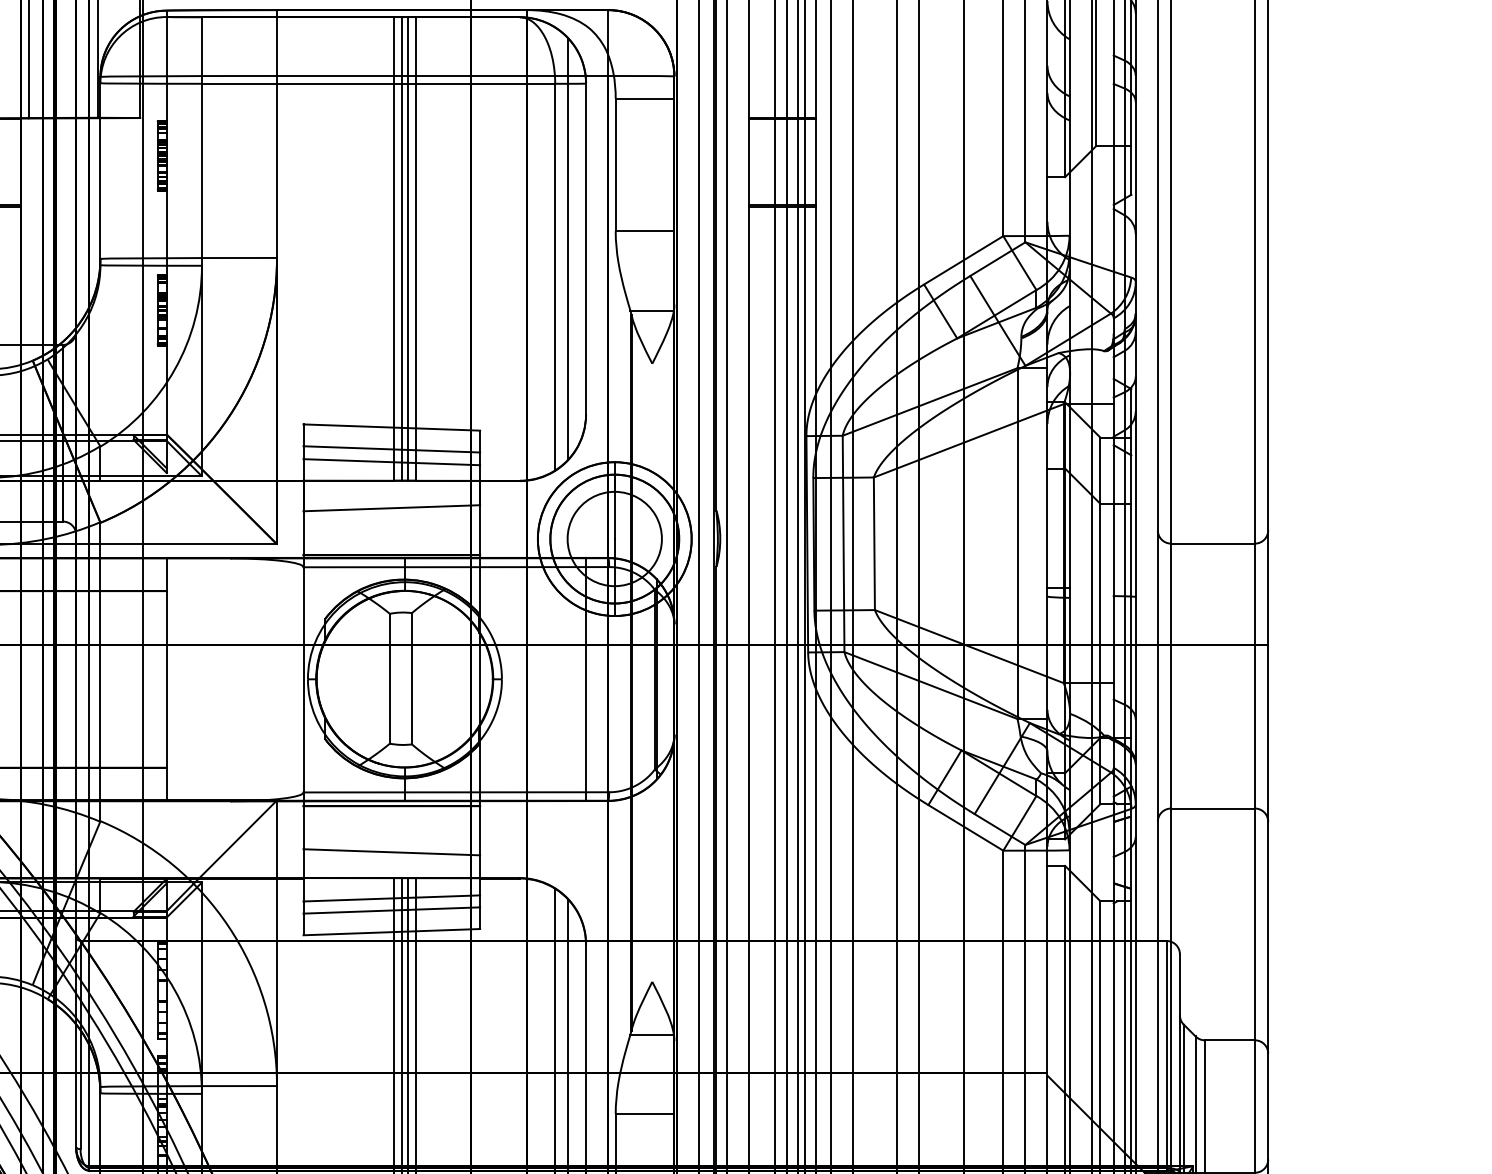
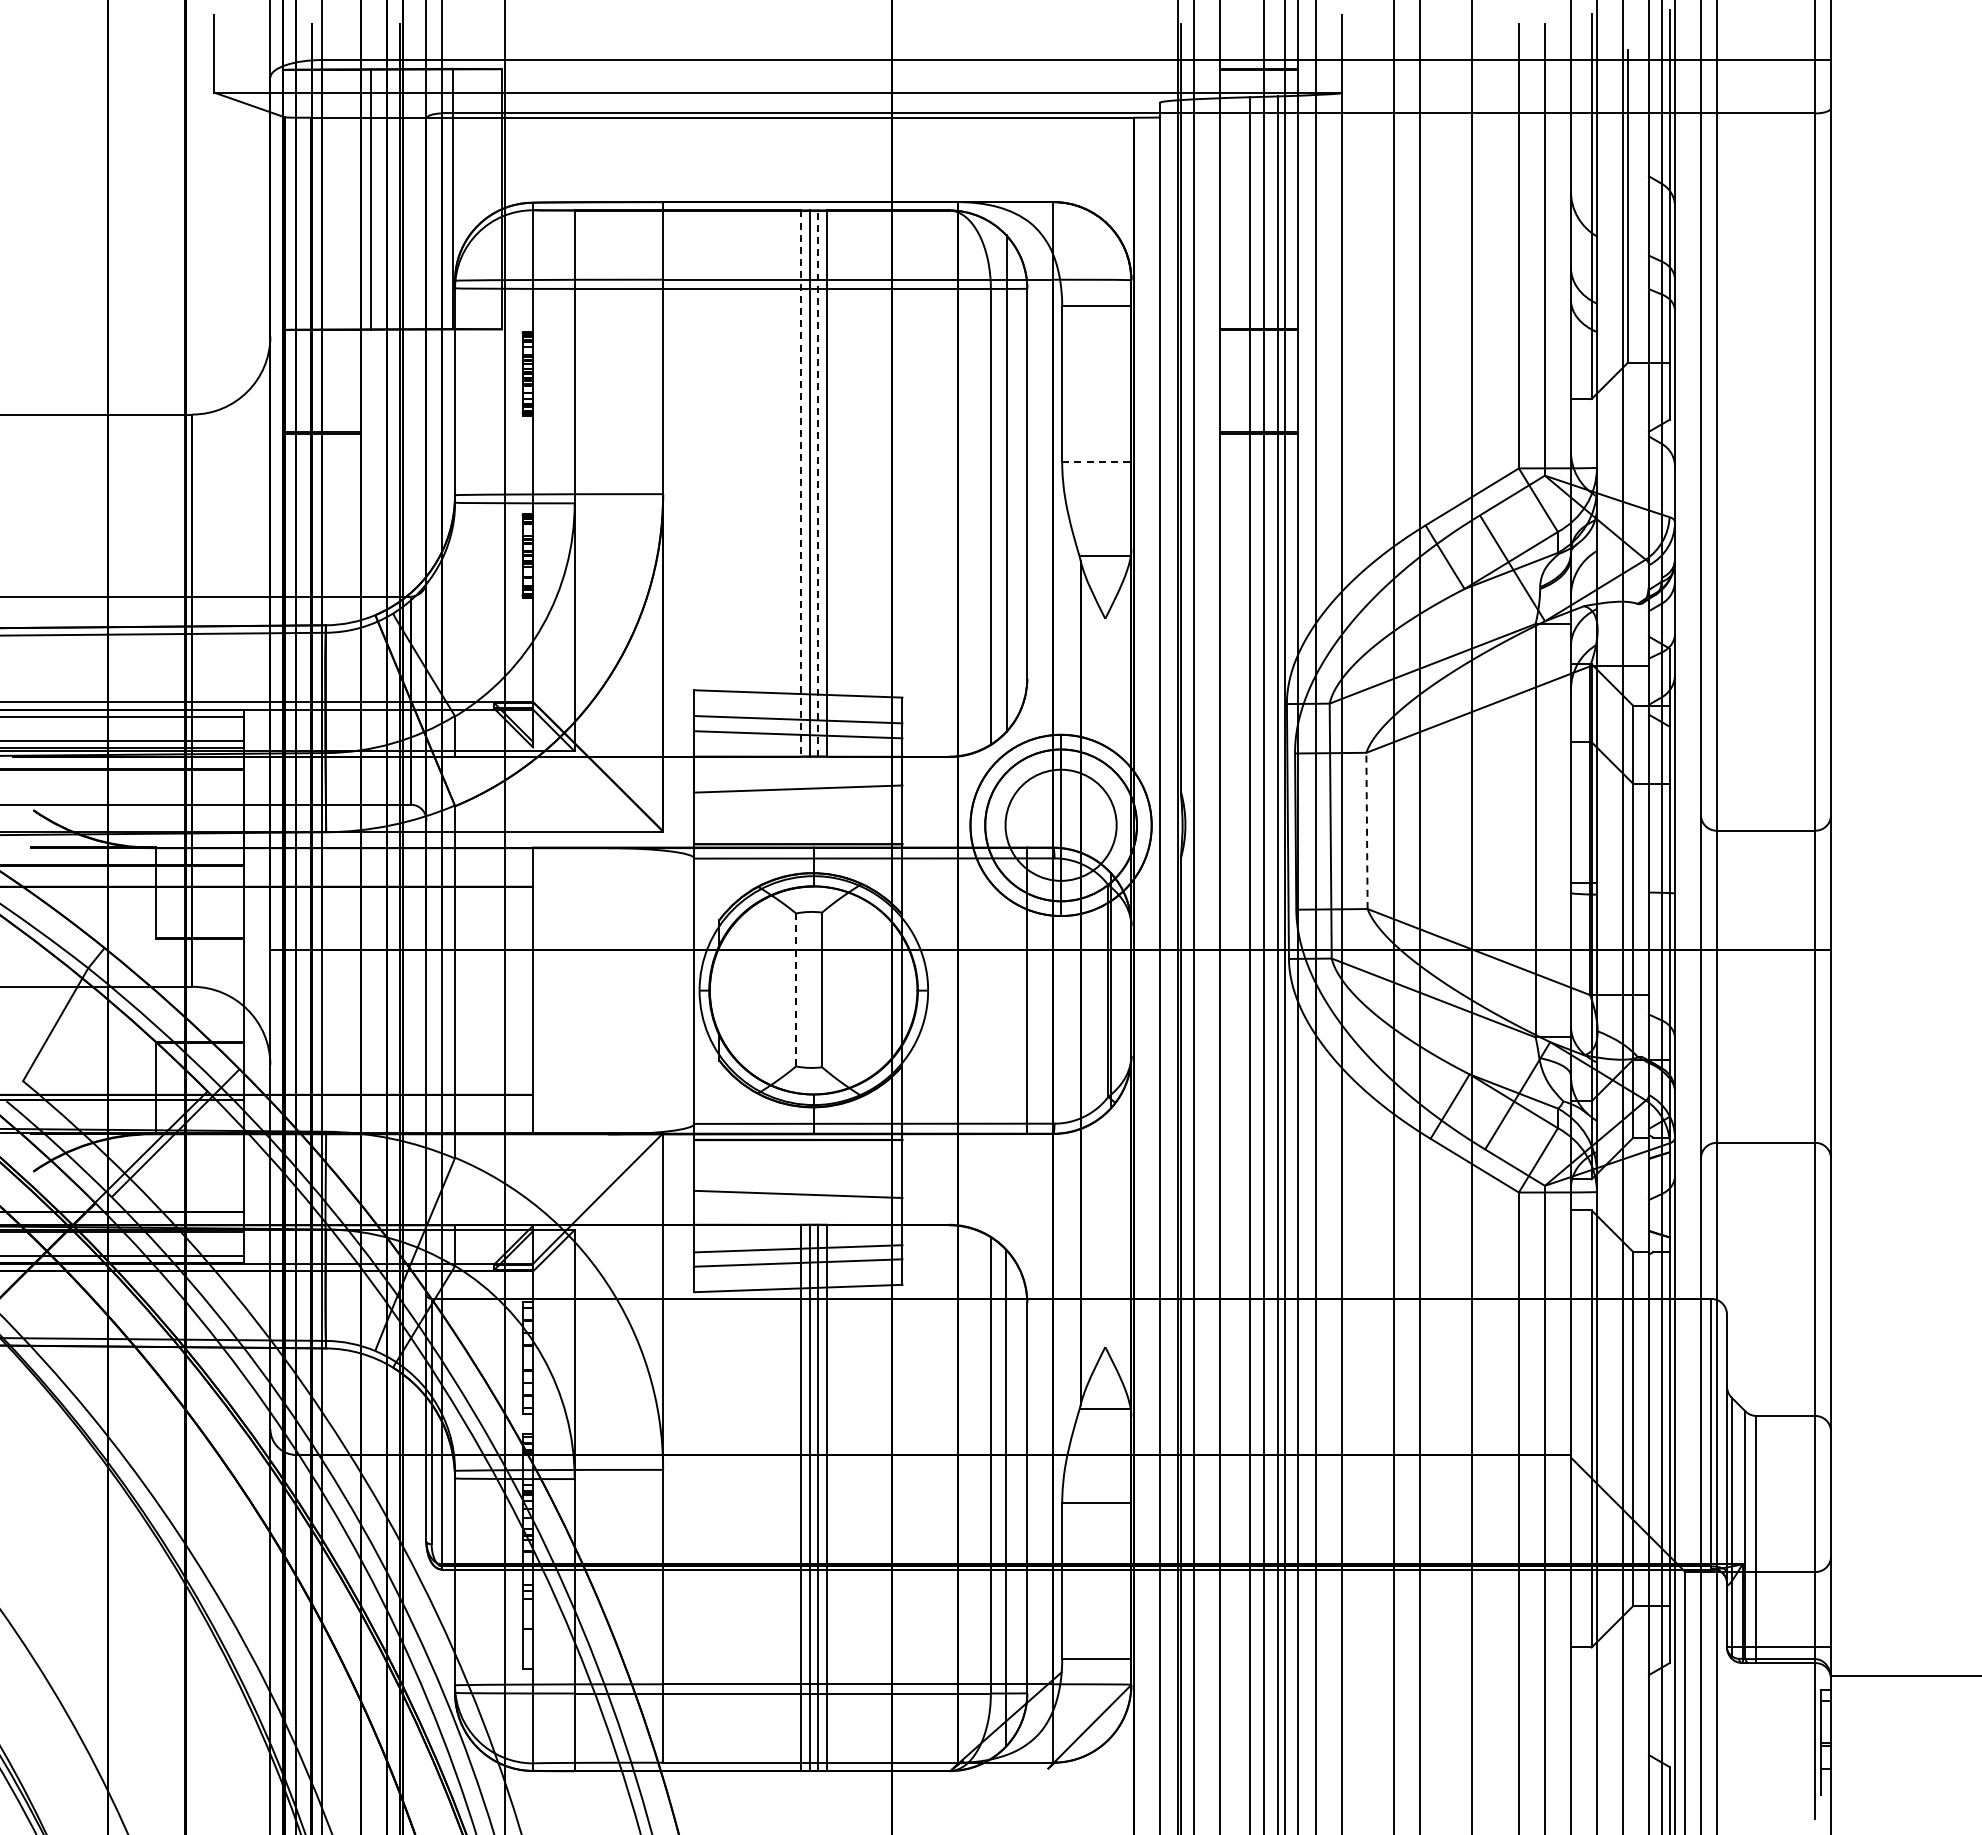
line: (644, 231) -> (1096, 462), solid -> dashed
line: (394, 248) -> (801, 483), solid -> dashed
line: (408, 248) -> (817, 482), solid -> dashed
line: (874, 543) -> (1367, 830), solid -> dashed
line: (390, 678) -> (796, 989), solid -> dashed

